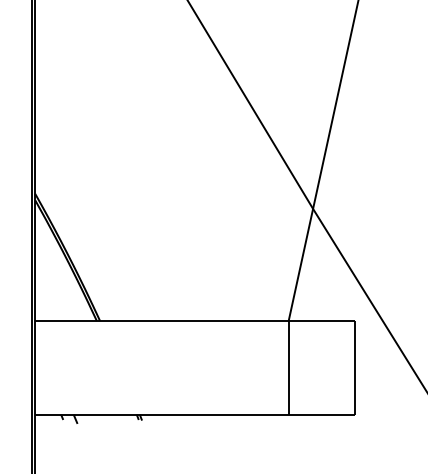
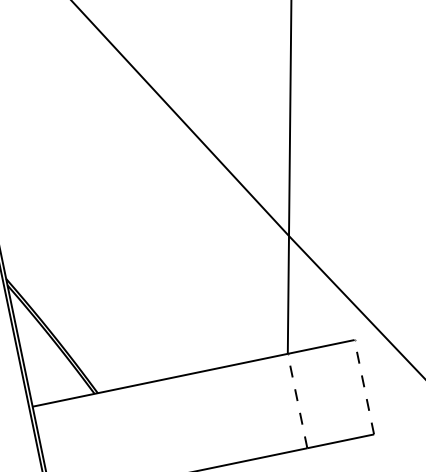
line: (288, 367) -> (297, 400), solid -> dashed
line: (354, 367) -> (363, 387), solid -> dashed

